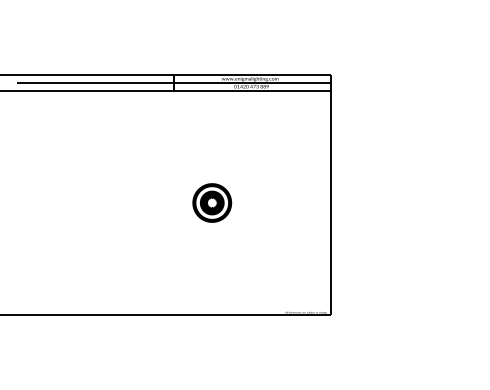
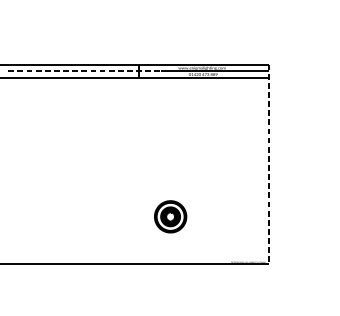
line: (108, 82) -> (84, 71), solid -> dashed
line: (331, 195) -> (269, 164), solid -> dashed
part: (212, 202) -> (170, 216), moved

